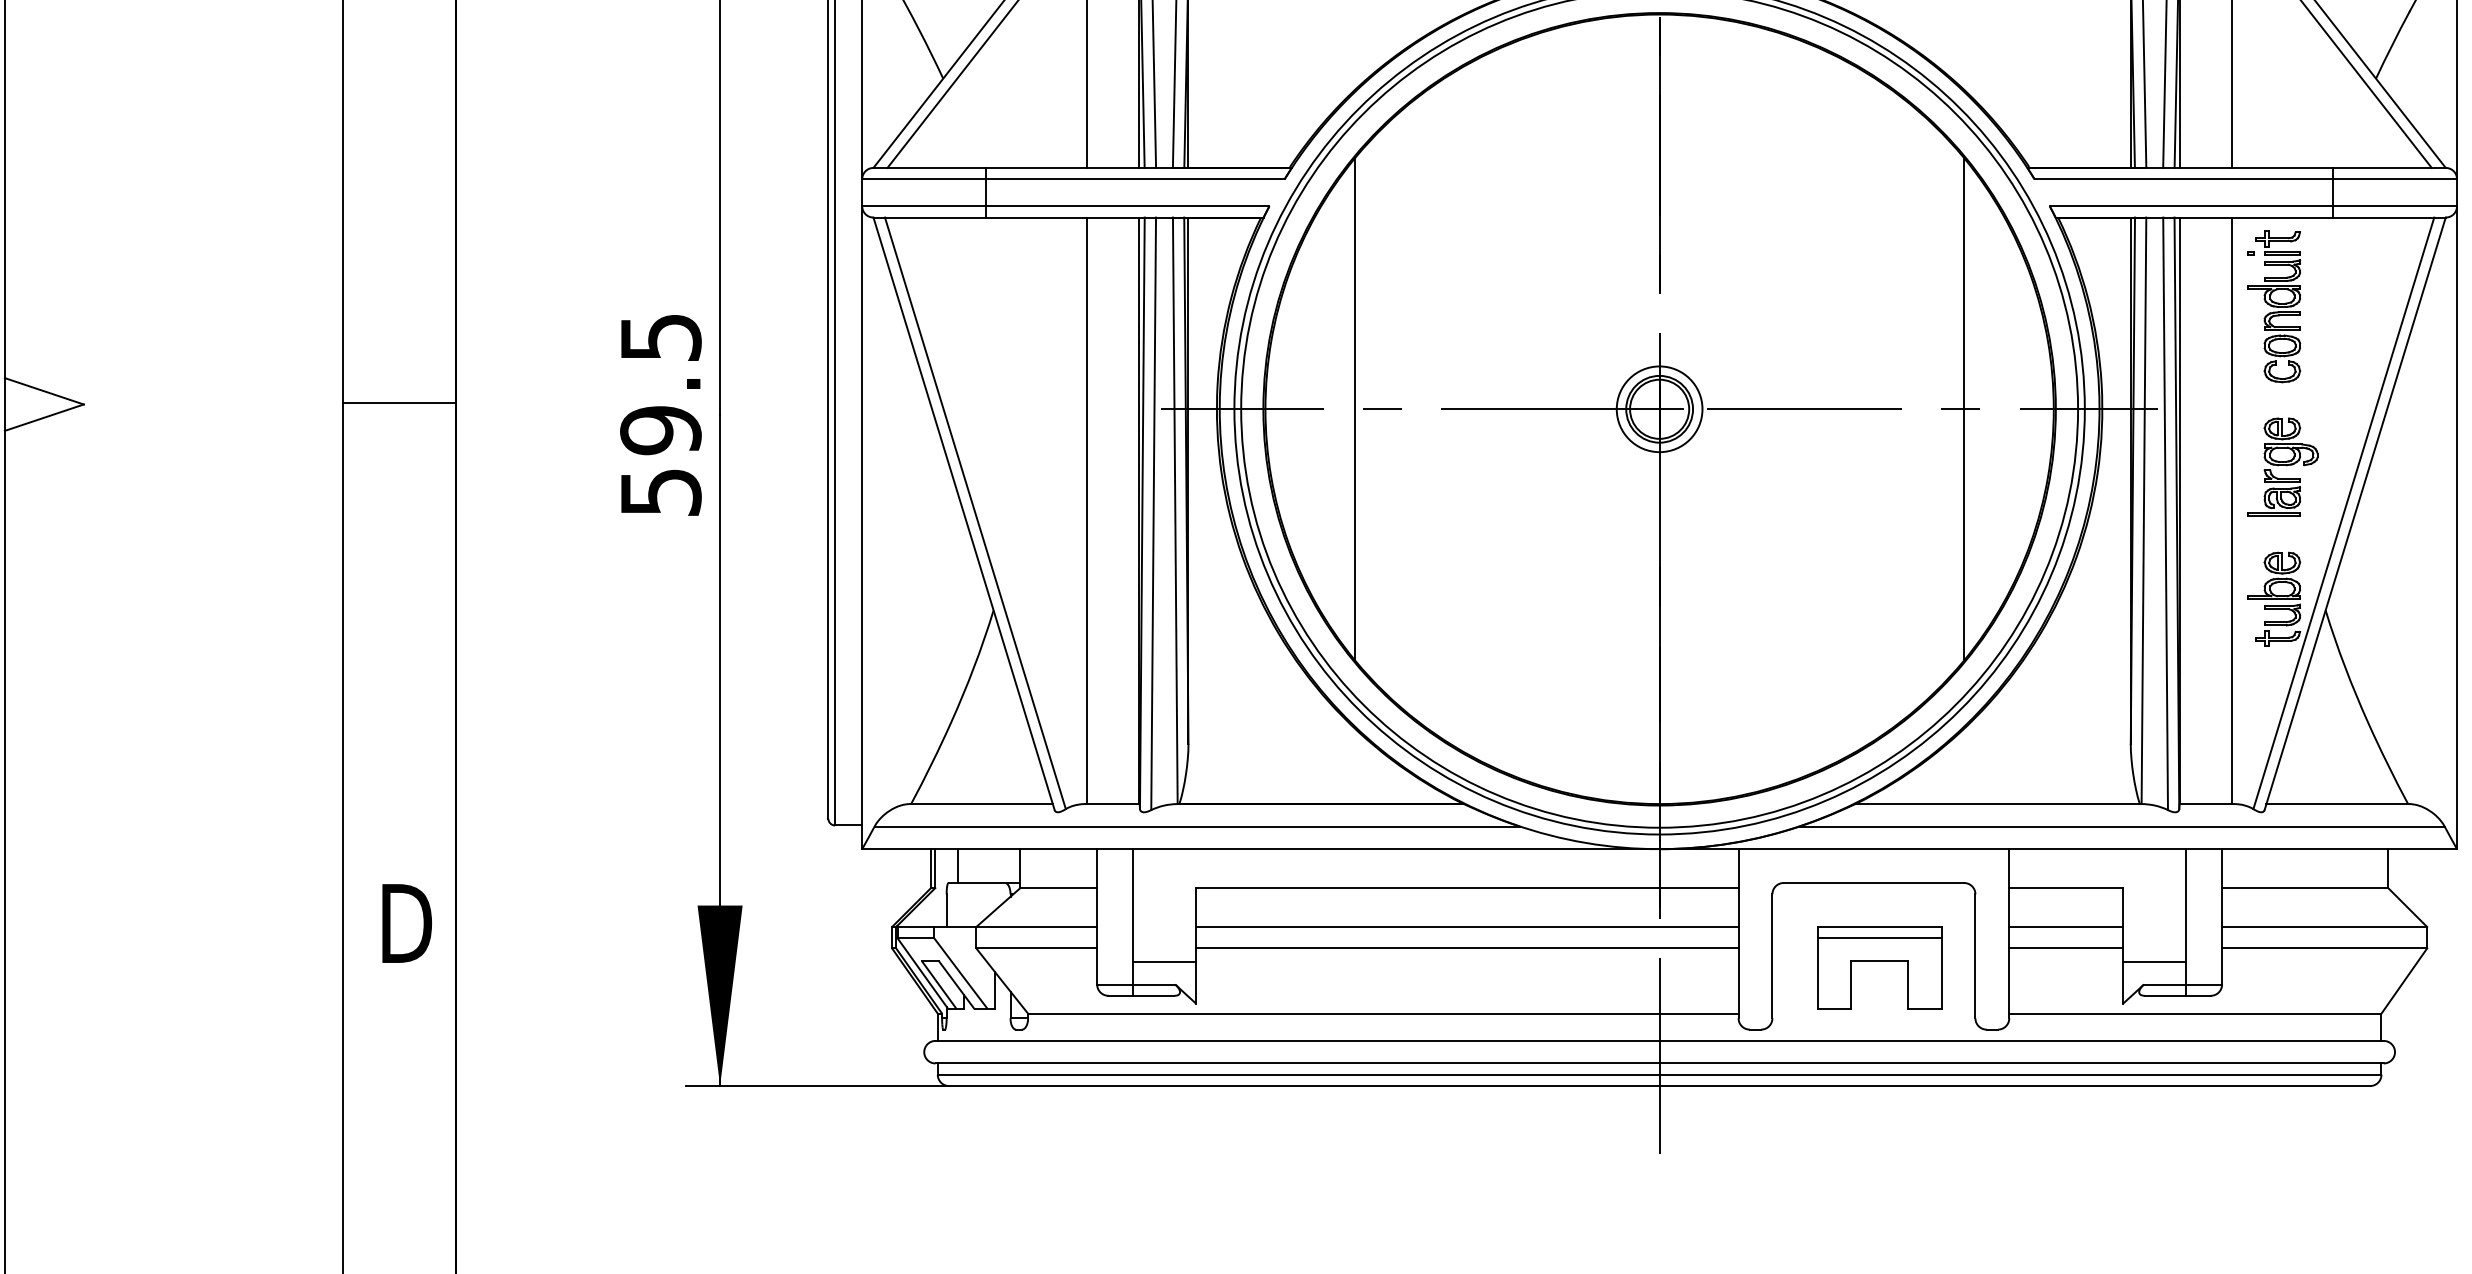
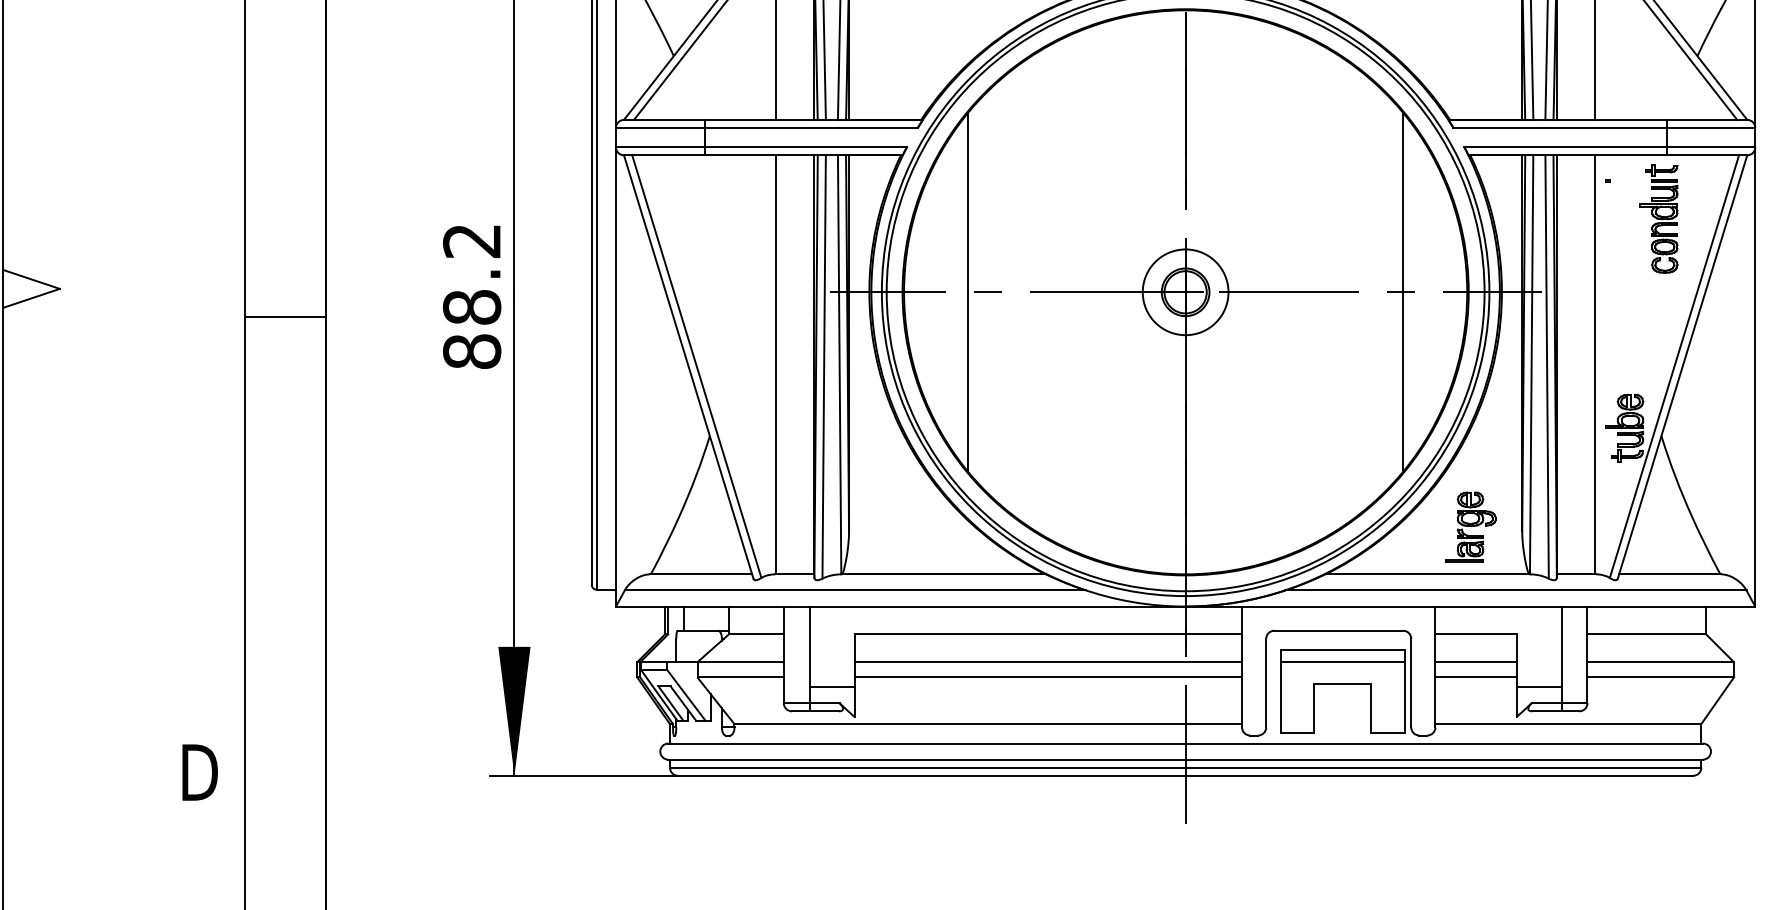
part: (2274, 306) -> (1659, 218), moved
line: (399, 403) -> (285, 317), moved
circle: (1659, 409) -> (1185, 292), size x1.4
text: (660, 415) -> (471, 296), 59.5 -> 88.2
part: (2282, 466) -> (1470, 526), moved
text: (406, 923) -> (199, 772), moved
part: (1879, 967) -> (1342, 691), size x1.4

